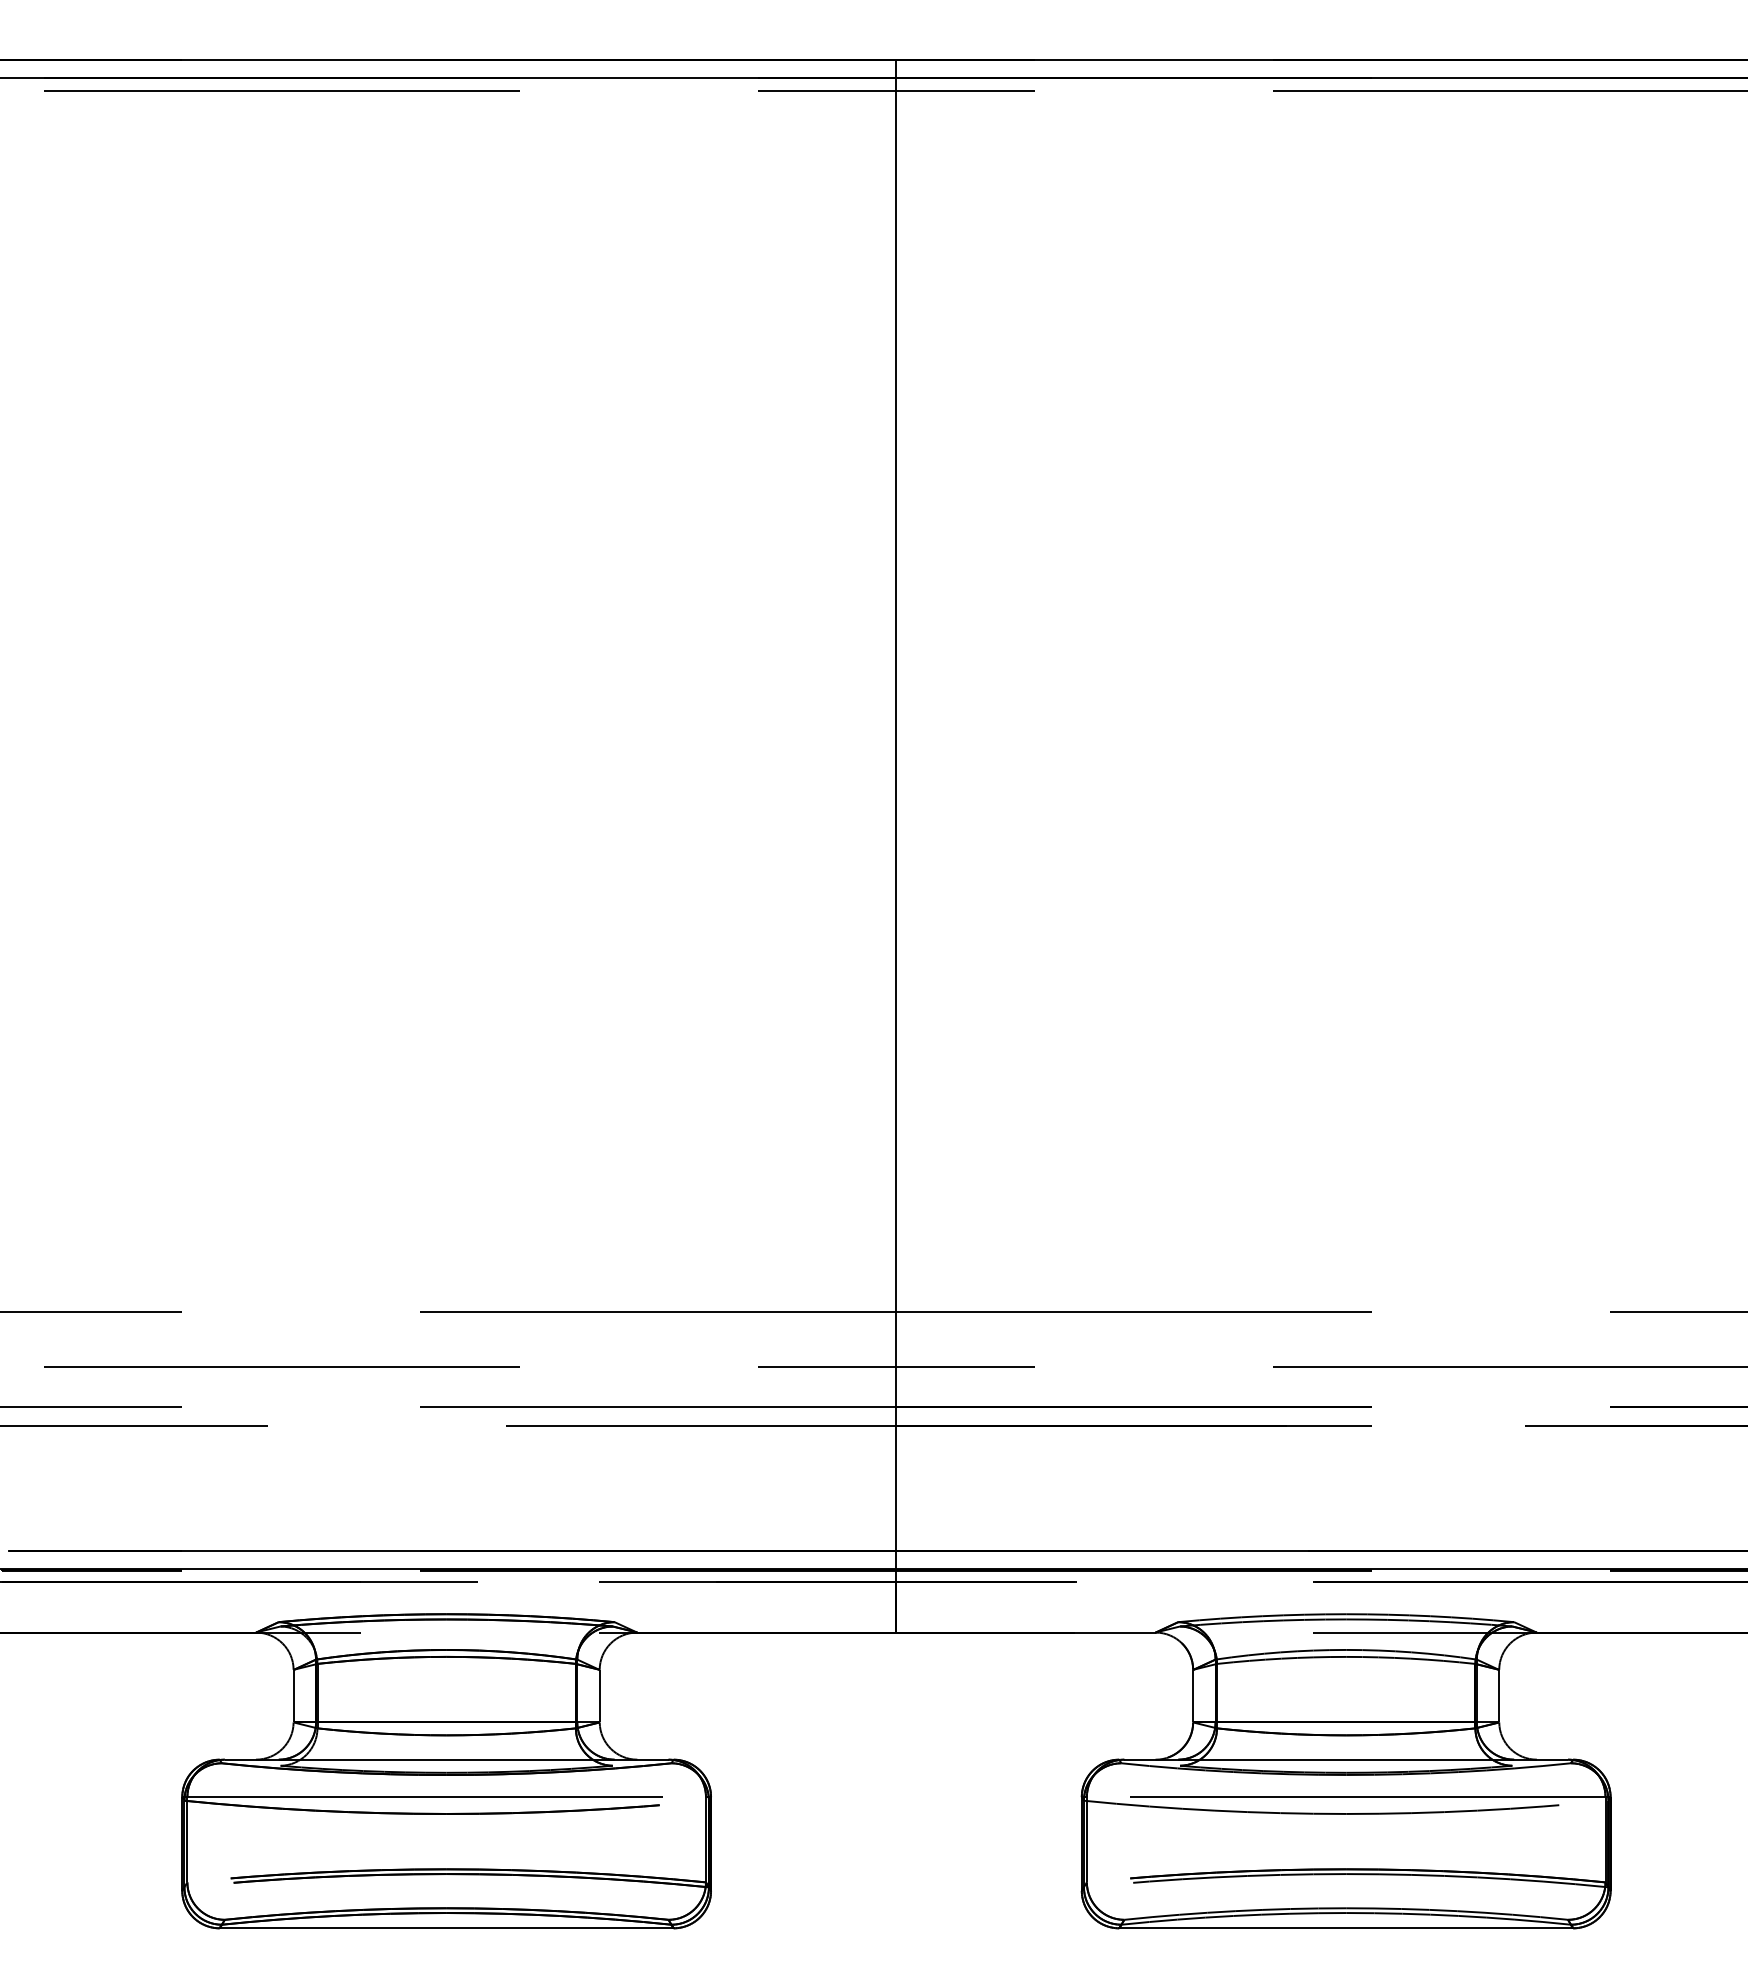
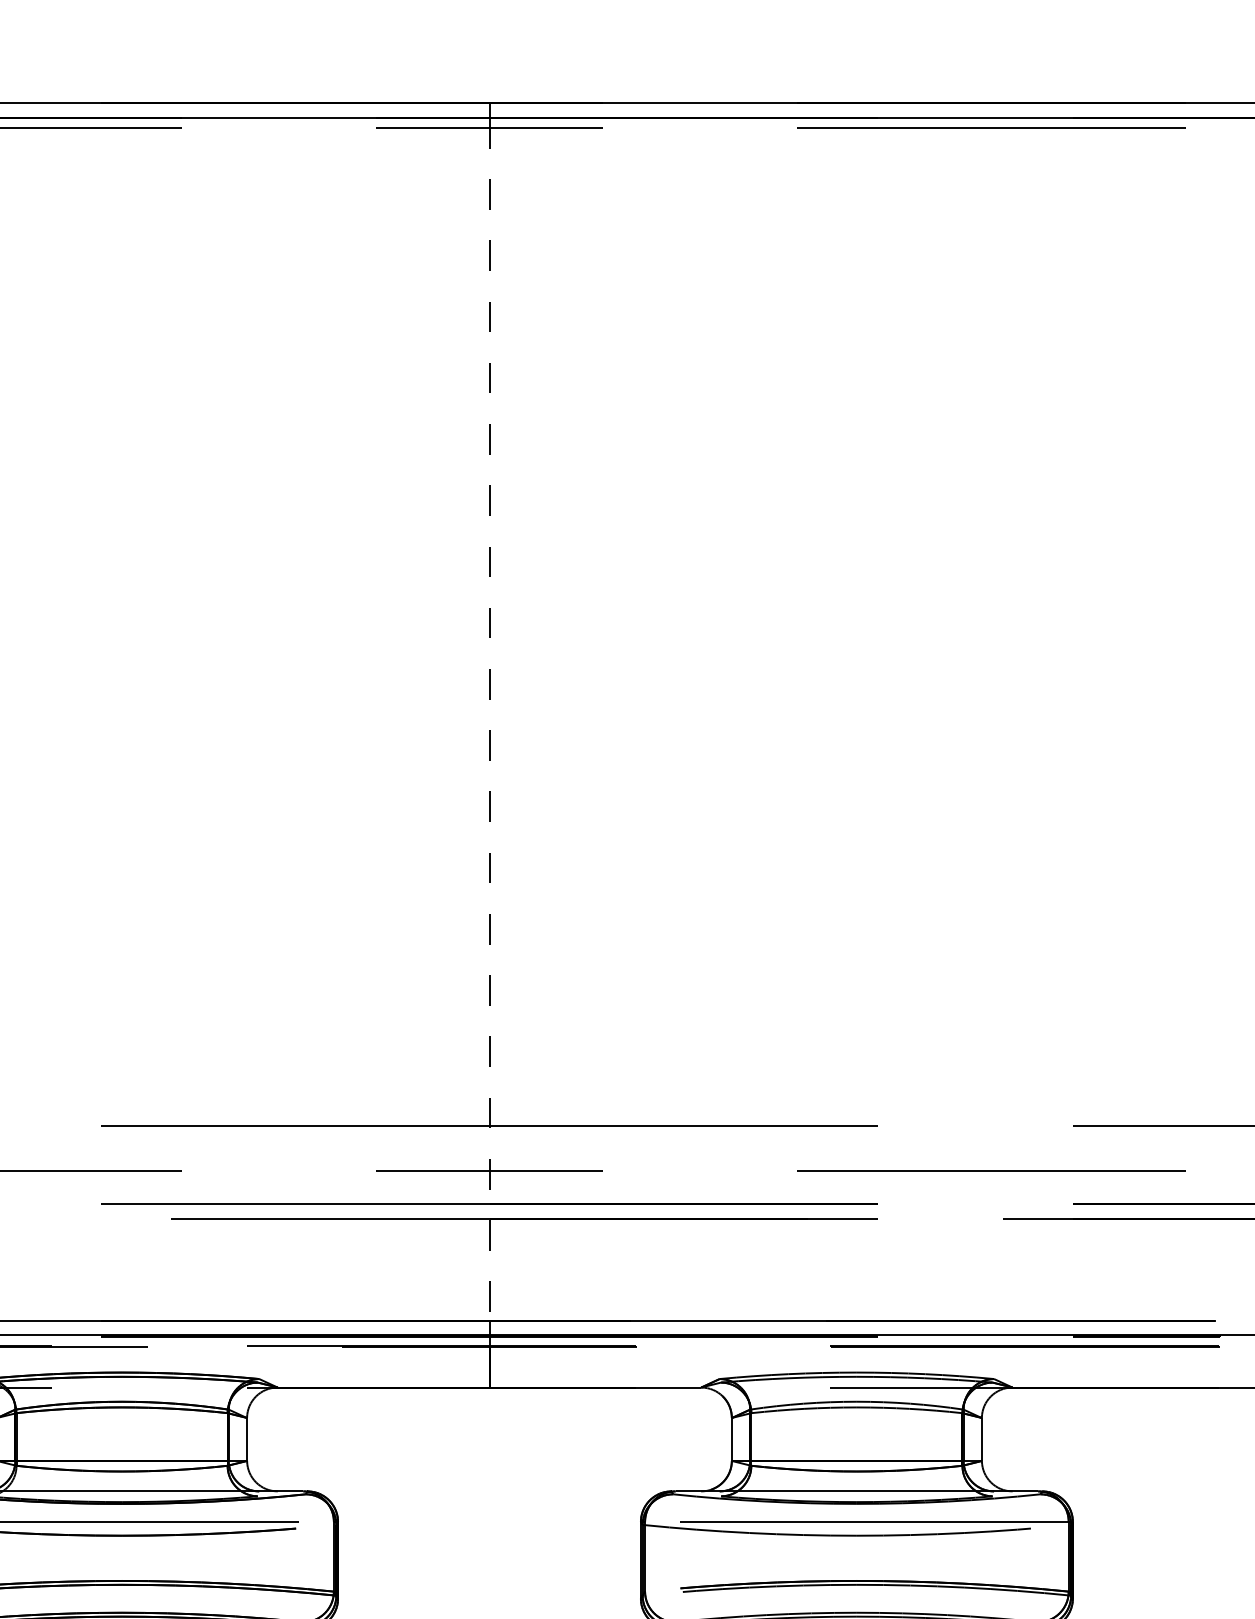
line: (896, 815) -> (489, 720), solid -> dashed

